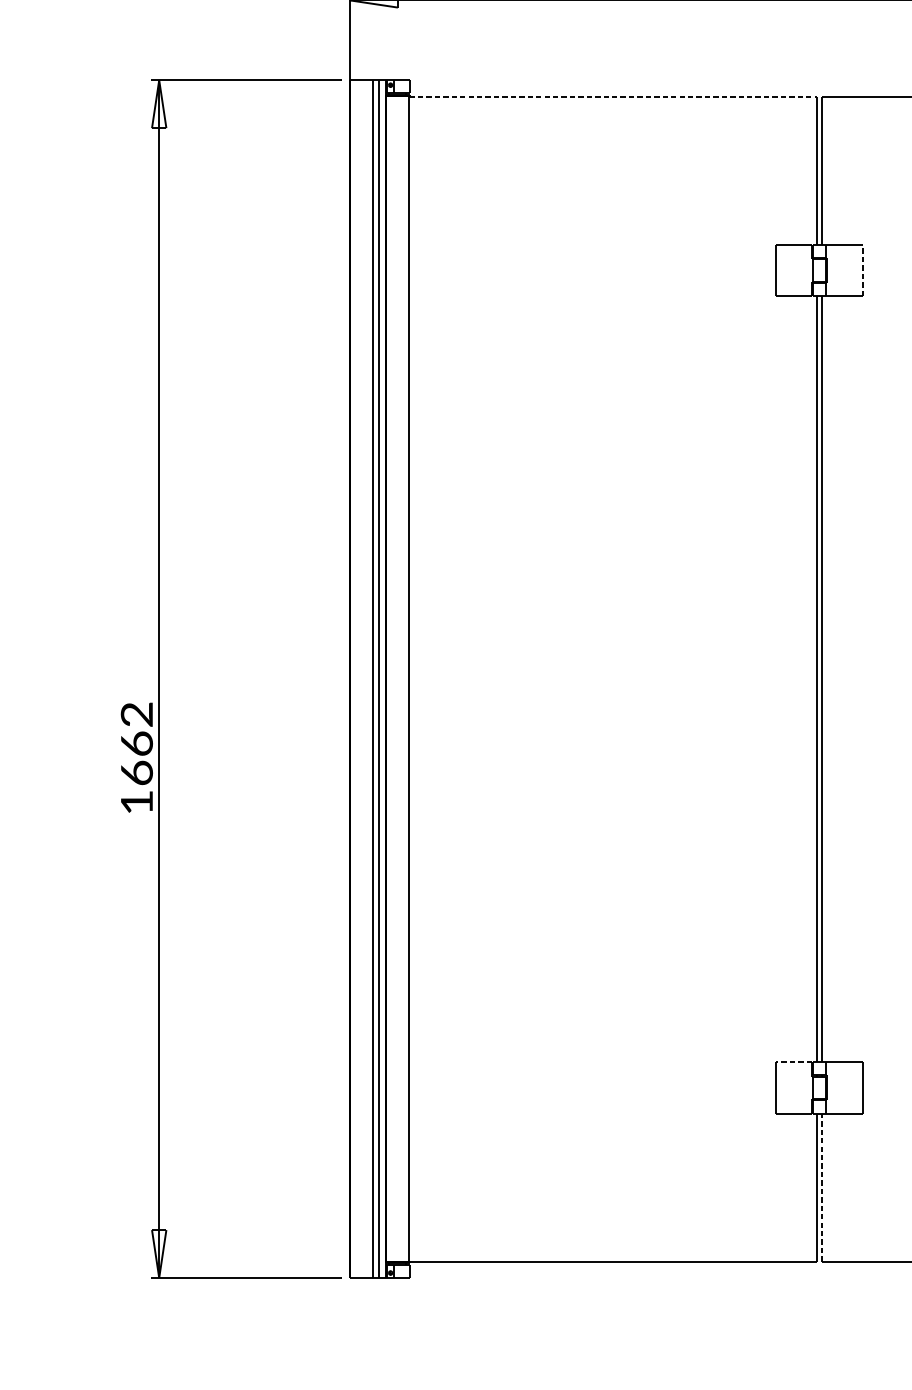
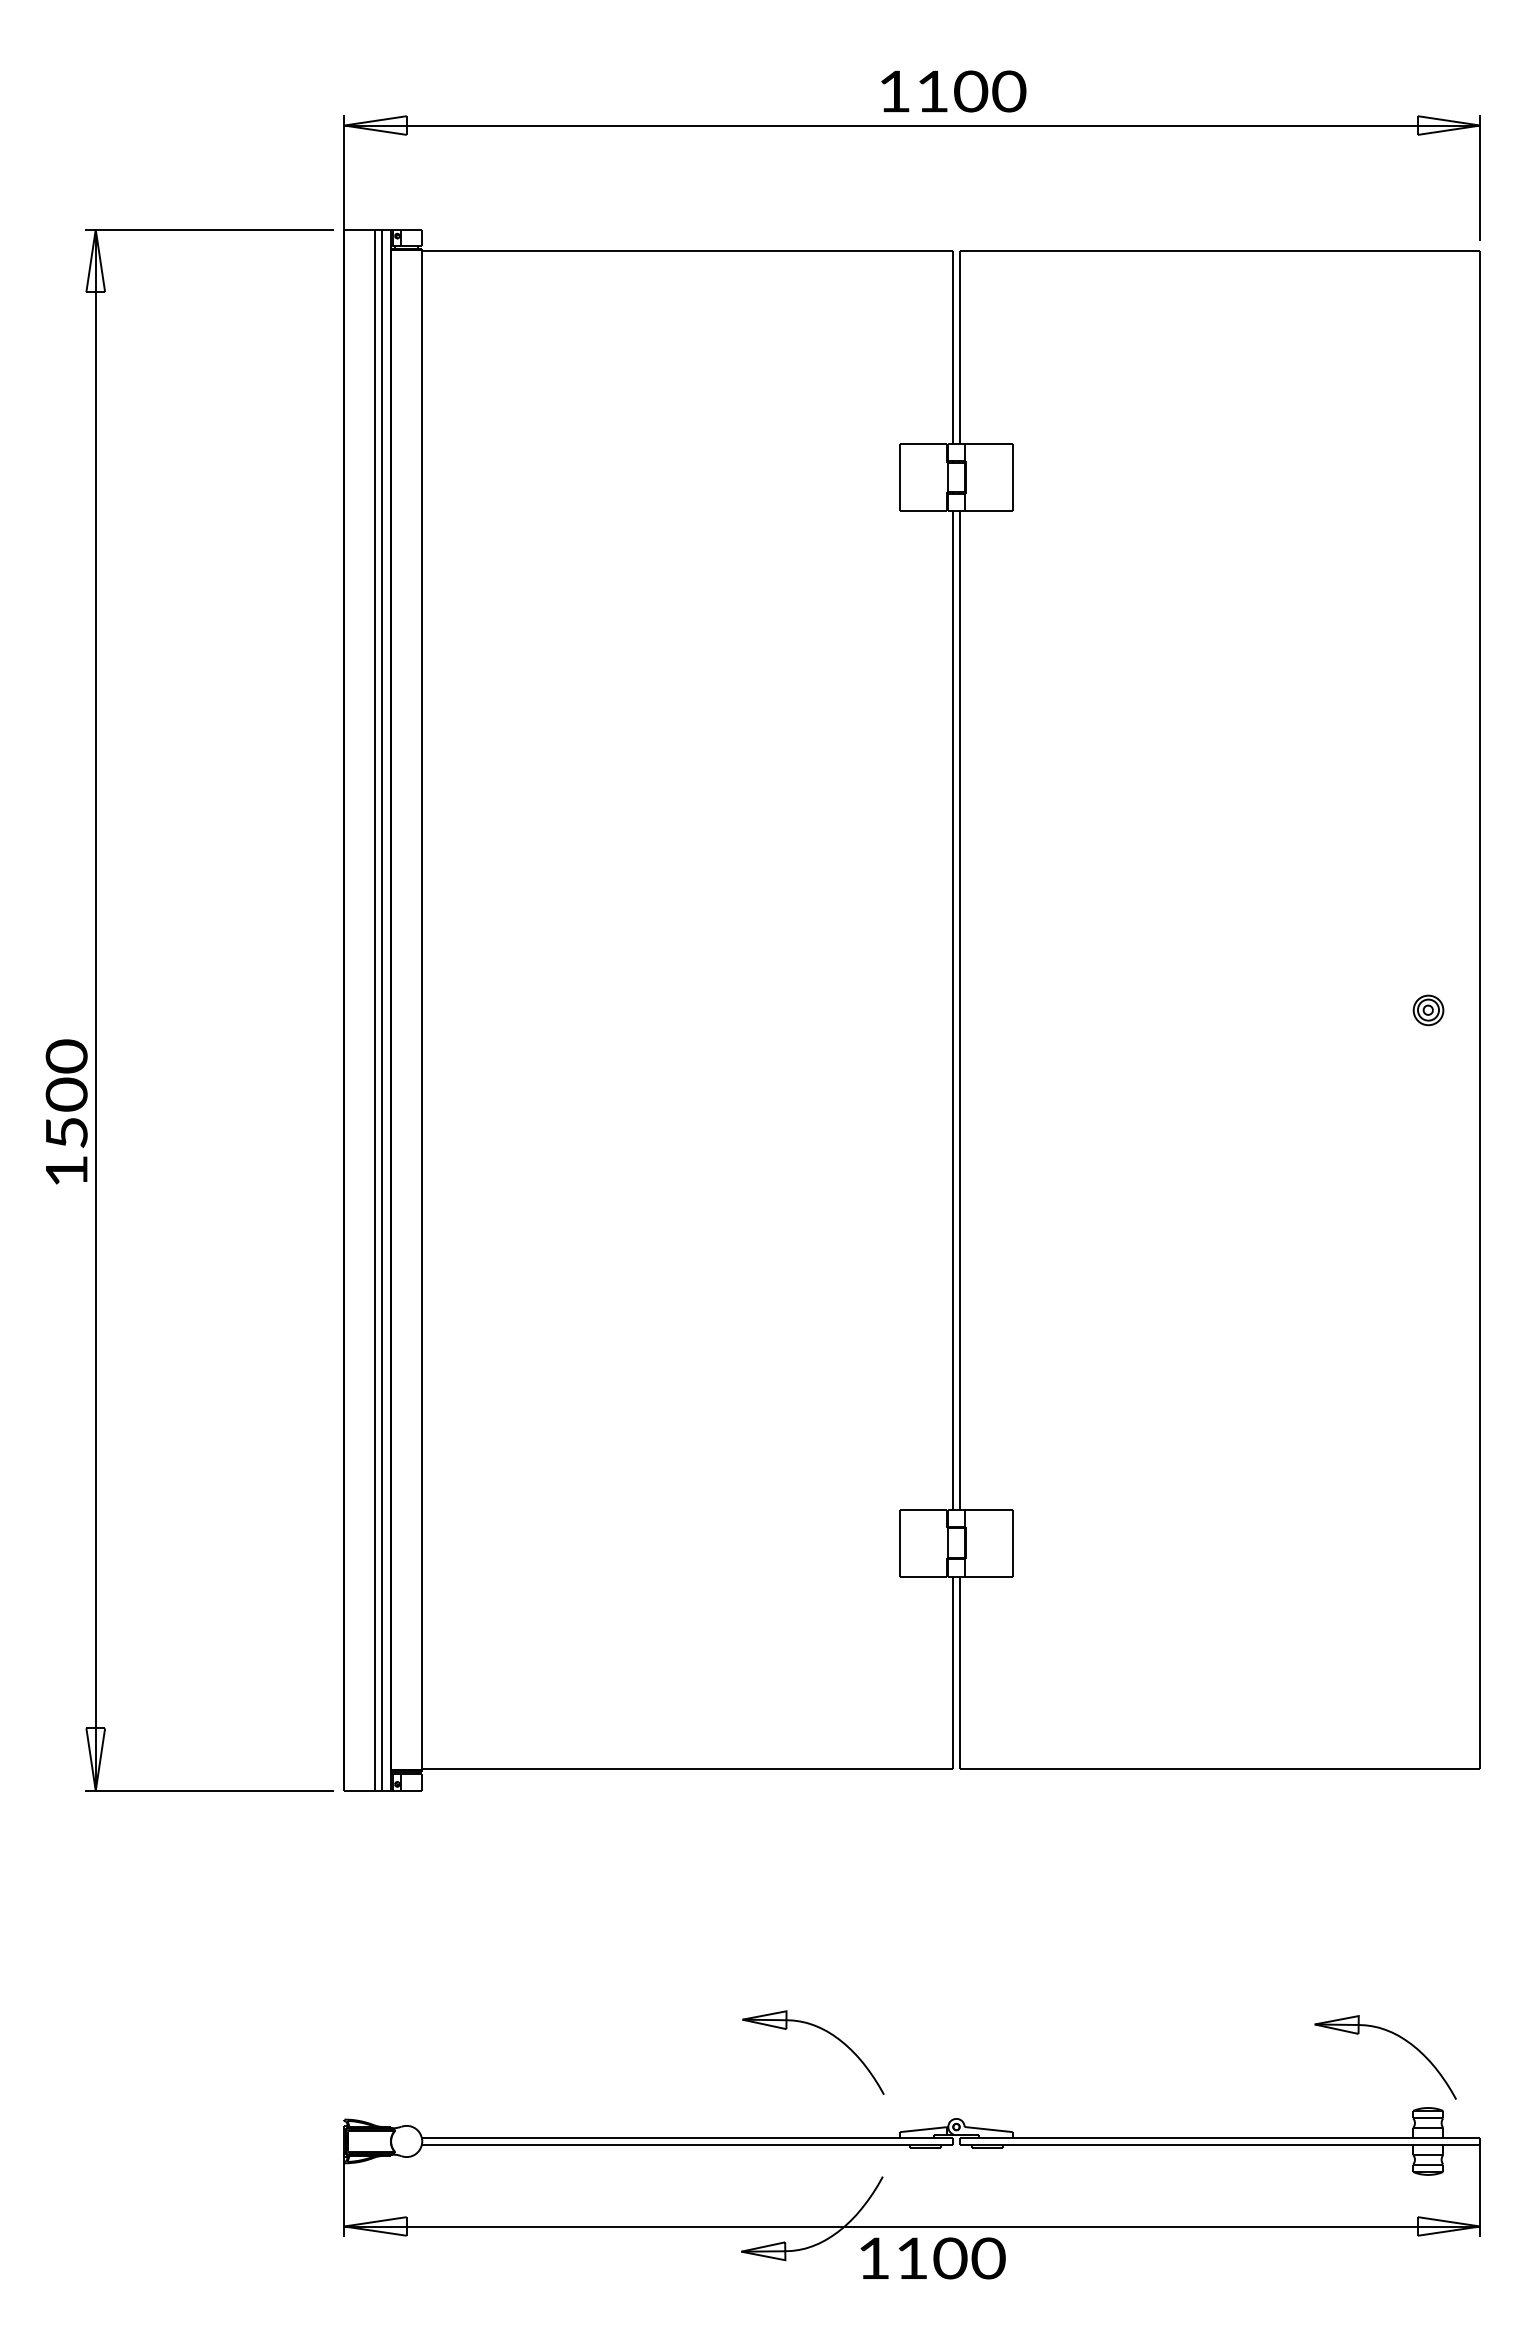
line: (613, 96) -> (687, 250), dashed -> solid
line: (862, 269) -> (1012, 476), dashed -> solid
text: (136, 743) -> (66, 1093), 1662 -> 1500
line: (793, 1062) -> (922, 1509), dashed -> solid
line: (821, 1187) -> (959, 1672), dashed -> solid

